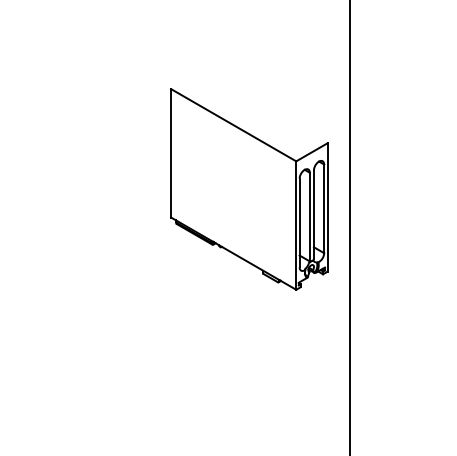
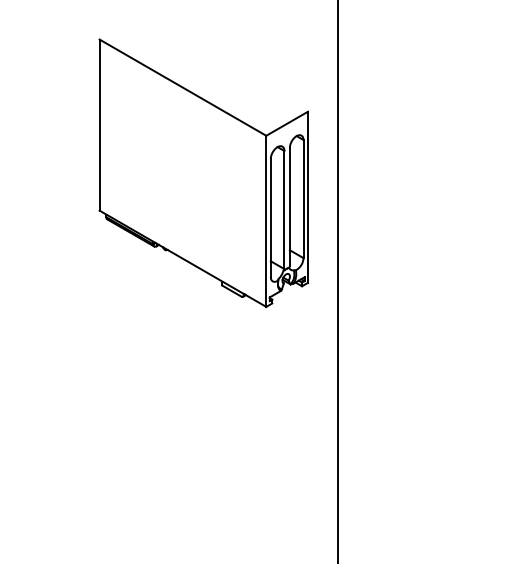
part: (249, 189) -> (204, 173), moved

